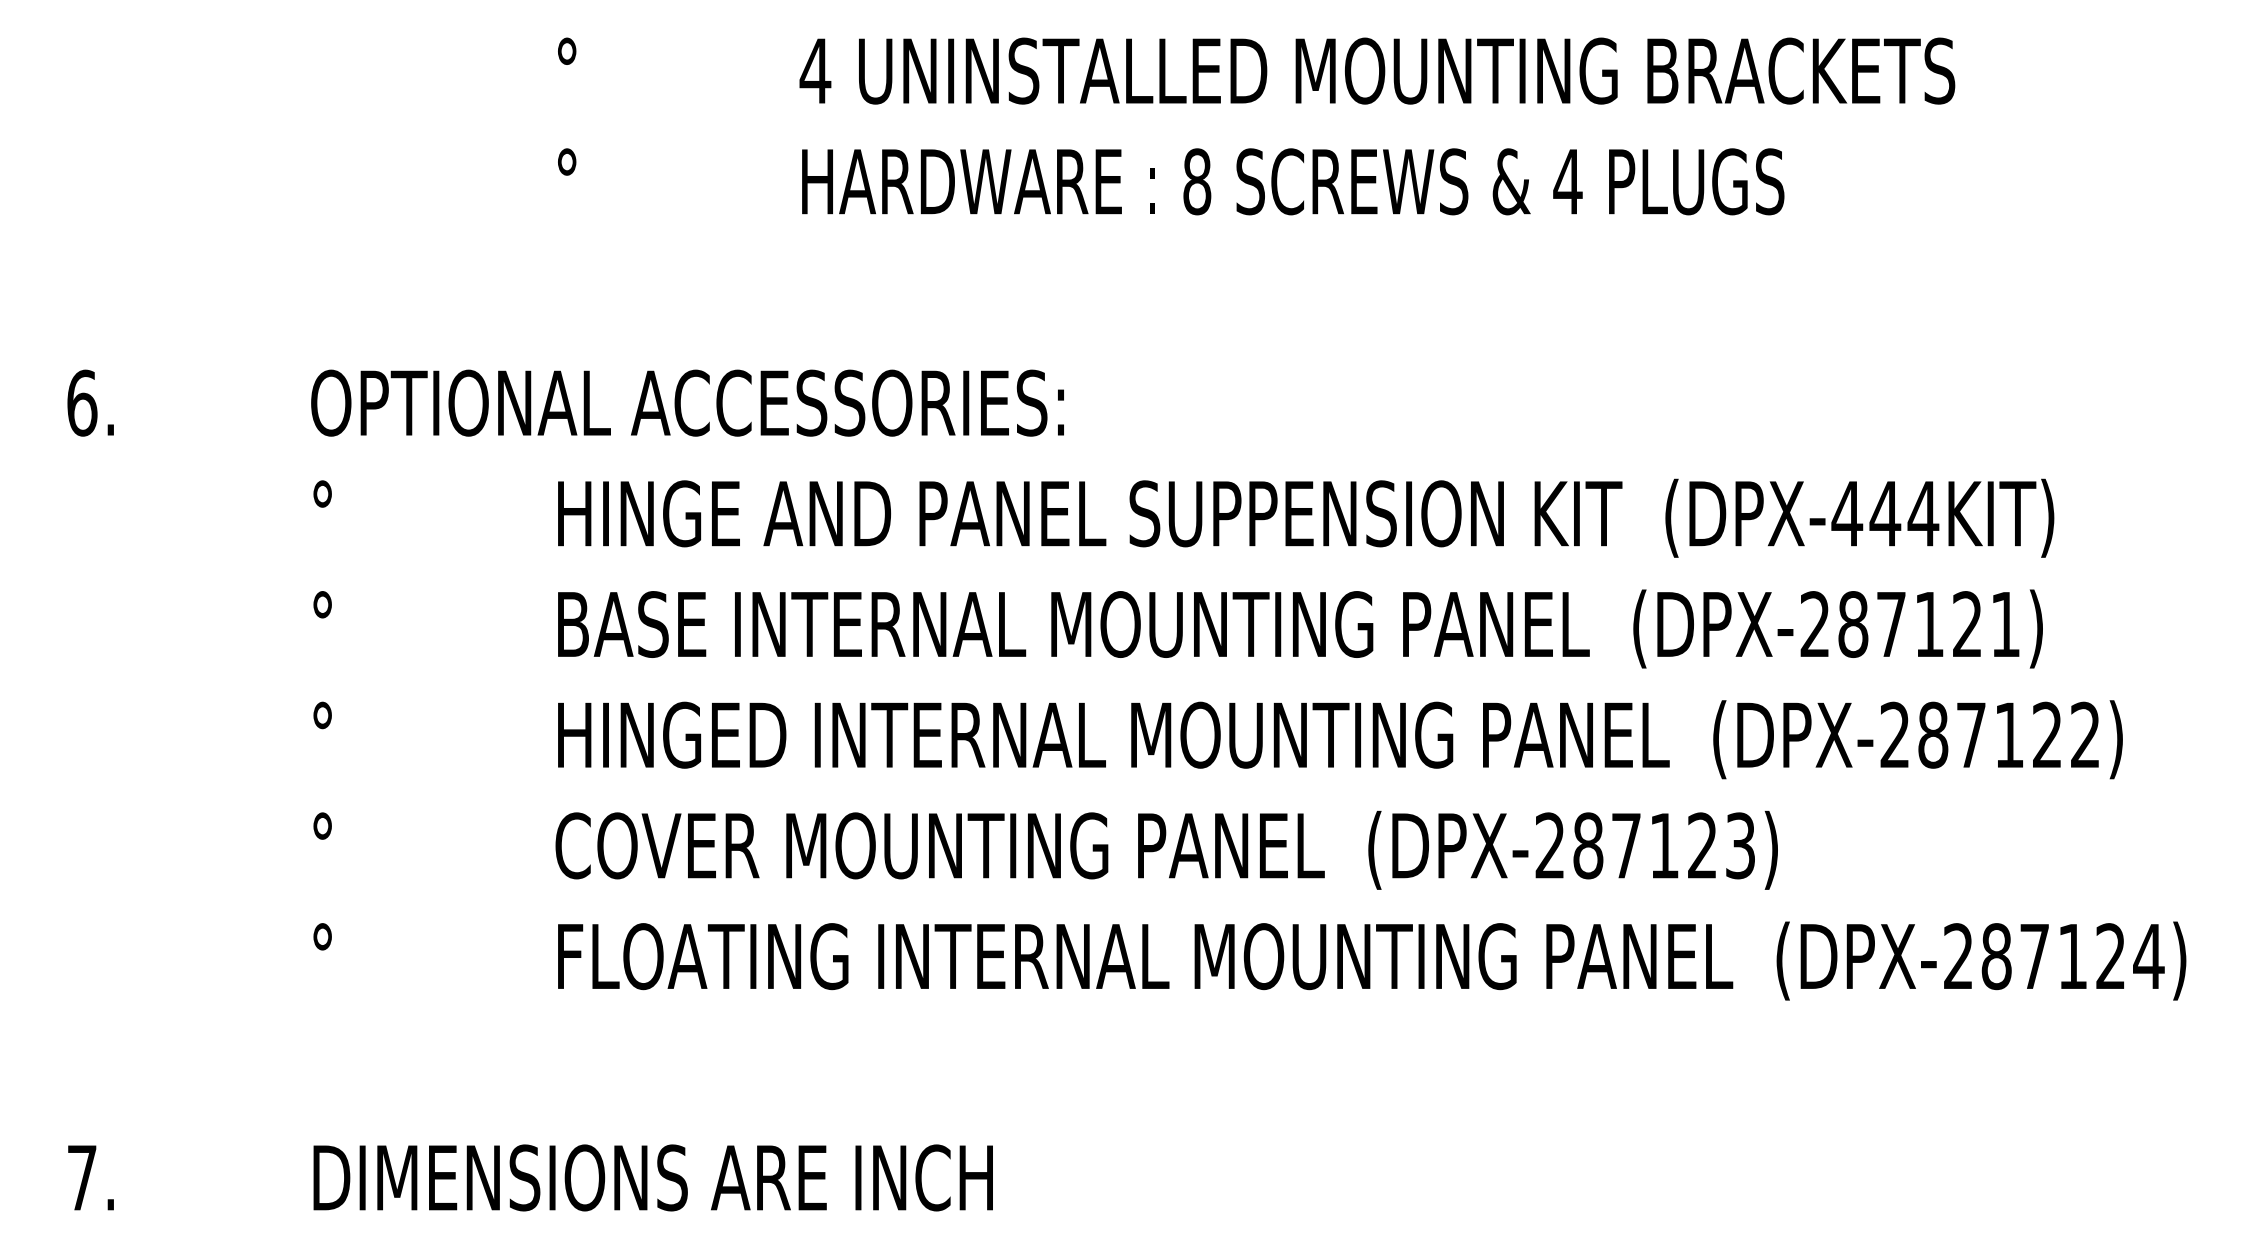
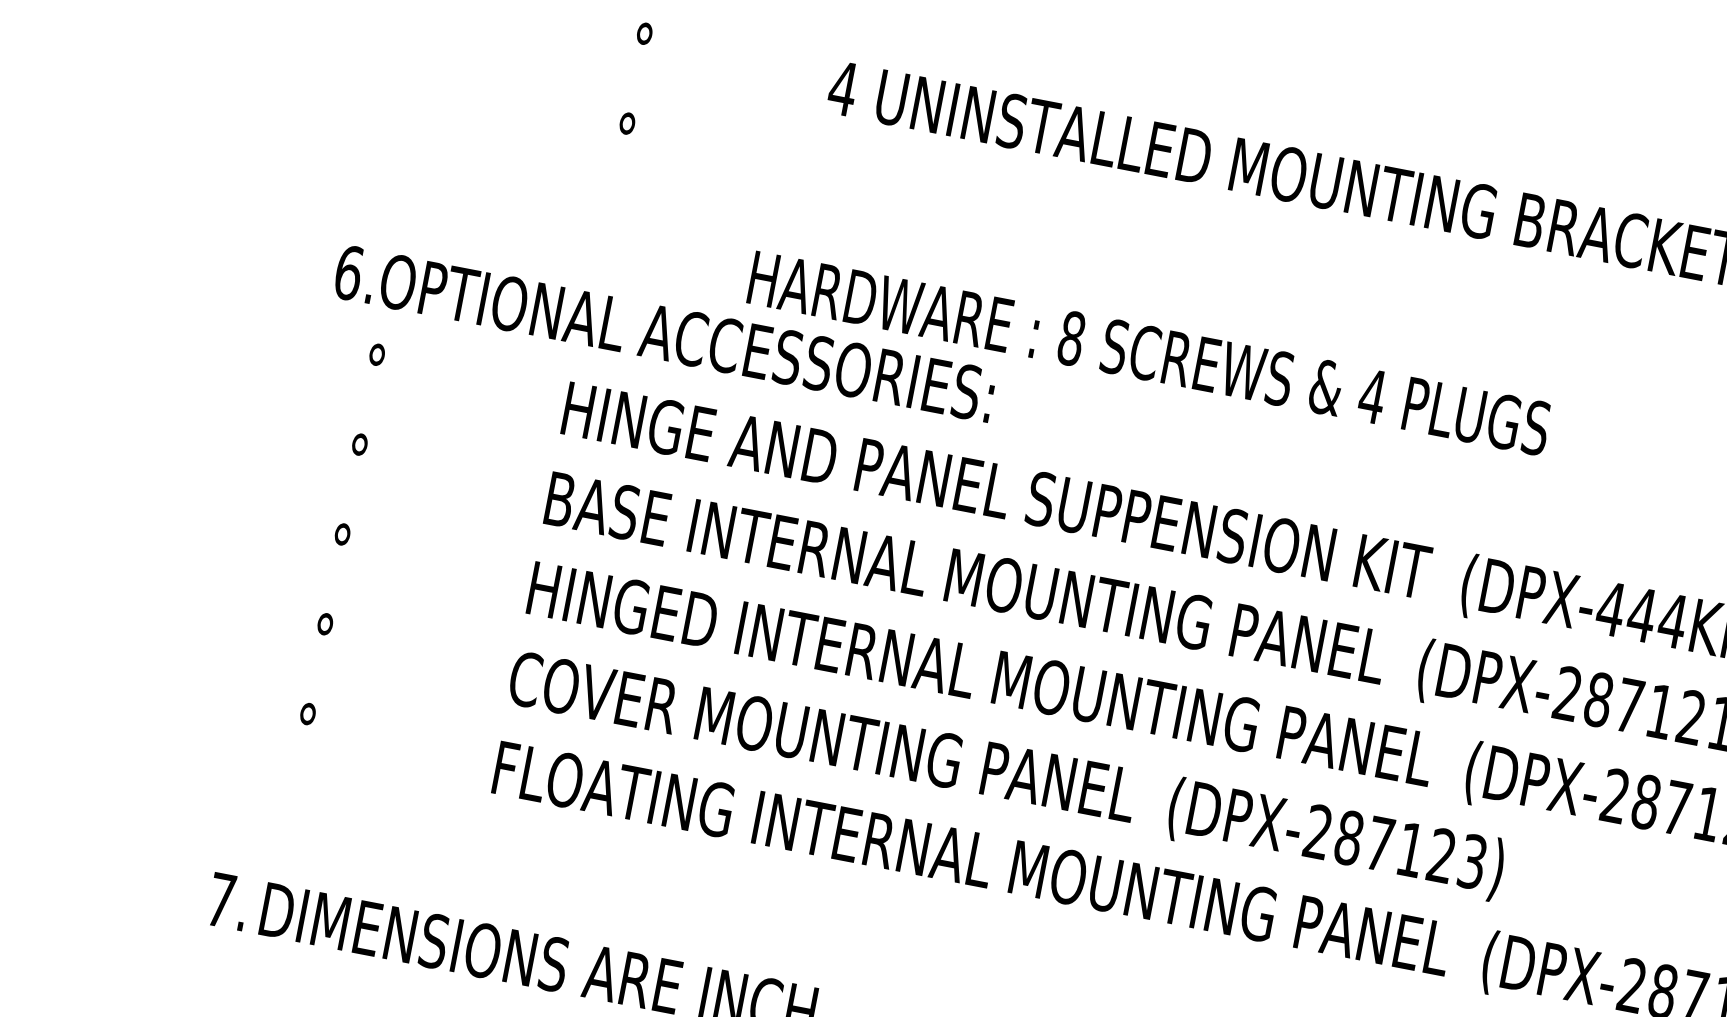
text: (1293, 181) -> (1149, 353), moved
text: (90, 402) -> (355, 273), moved
text: (90, 1177) -> (228, 901), moved

